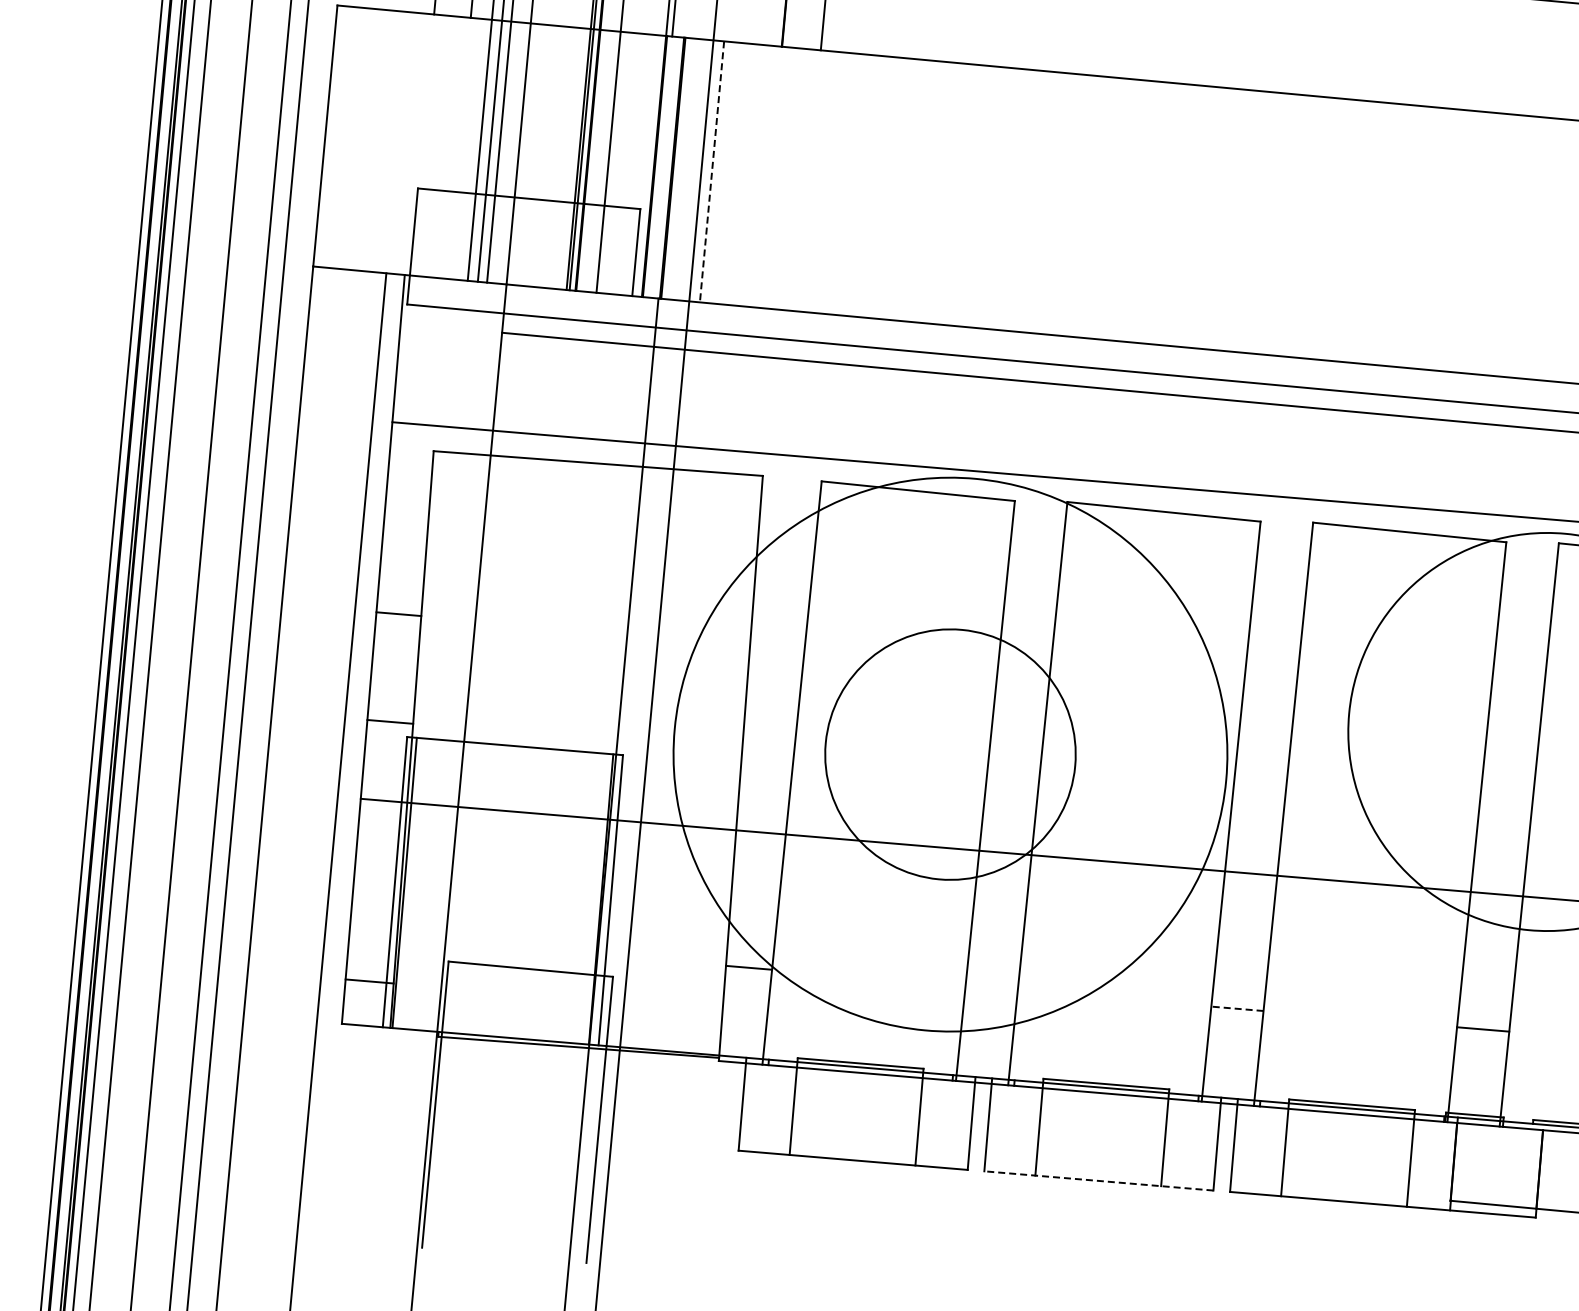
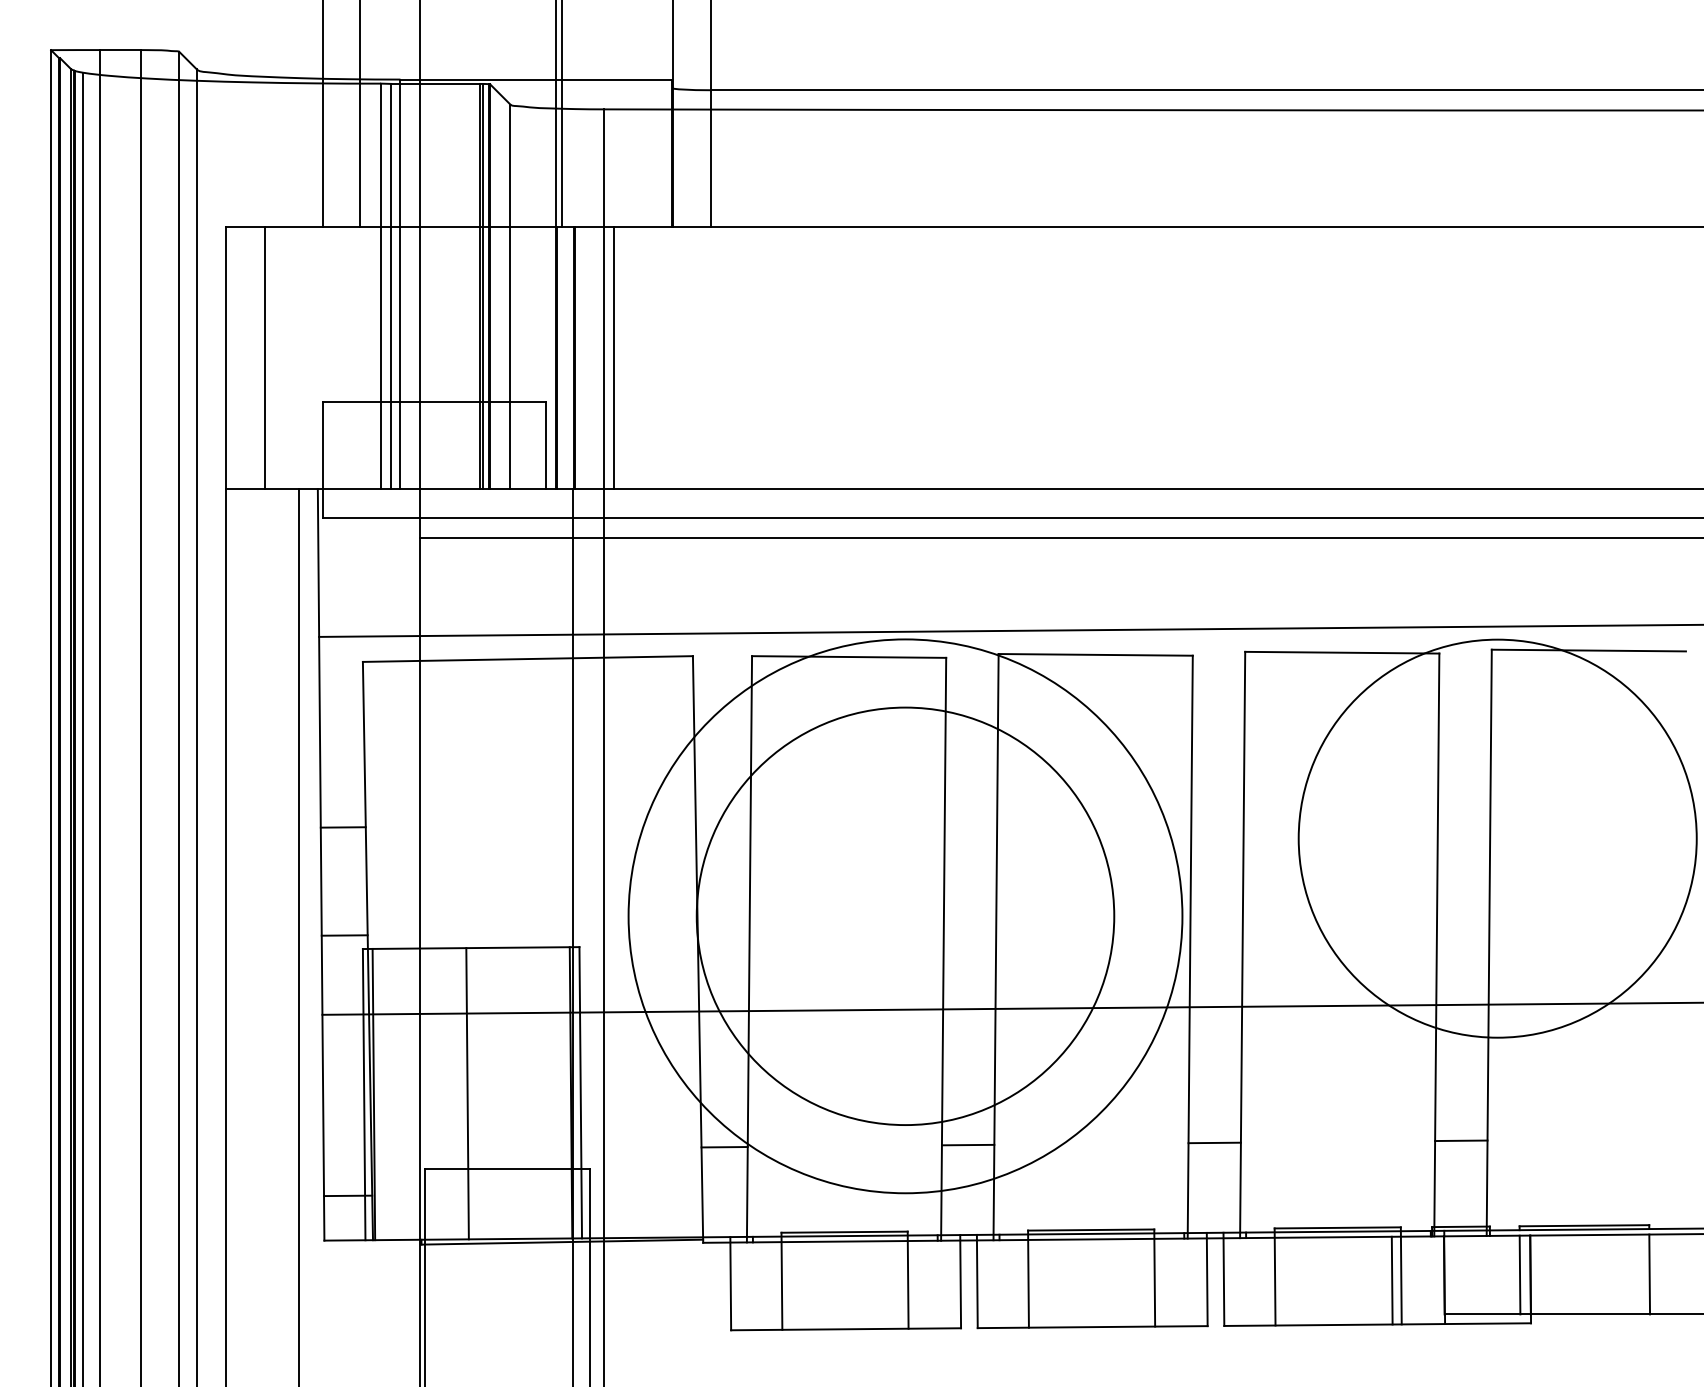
line: (363, 139) -> (264, 358), added
line: (712, 172) -> (614, 358), dashed -> solid
circle: (950, 754) -> (905, 916), size x1.67
line: (497, 890) -> (467, 1093), added
line: (991, 987) -> (967, 1144), added
line: (1237, 1008) -> (1214, 1142), dashed -> solid
line: (1400, 1162) -> (1391, 1280), added
line: (1528, 1167) -> (1519, 1274), added
line: (1098, 1181) -> (1092, 1327), dashed -> solid

